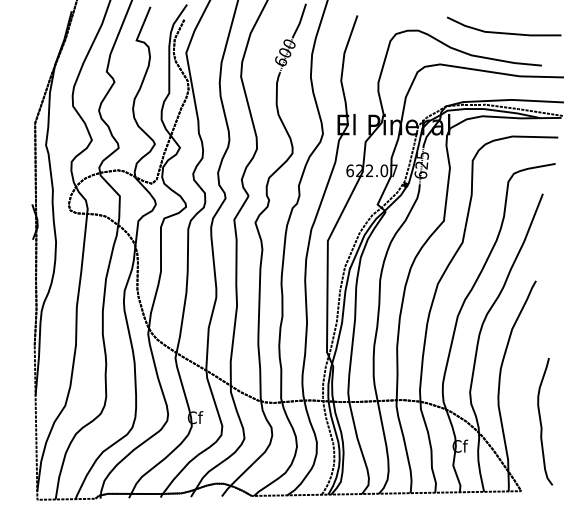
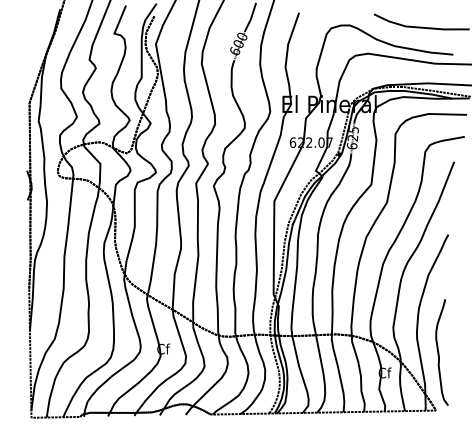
curve: (542, 421) -> (439, 352), moved

